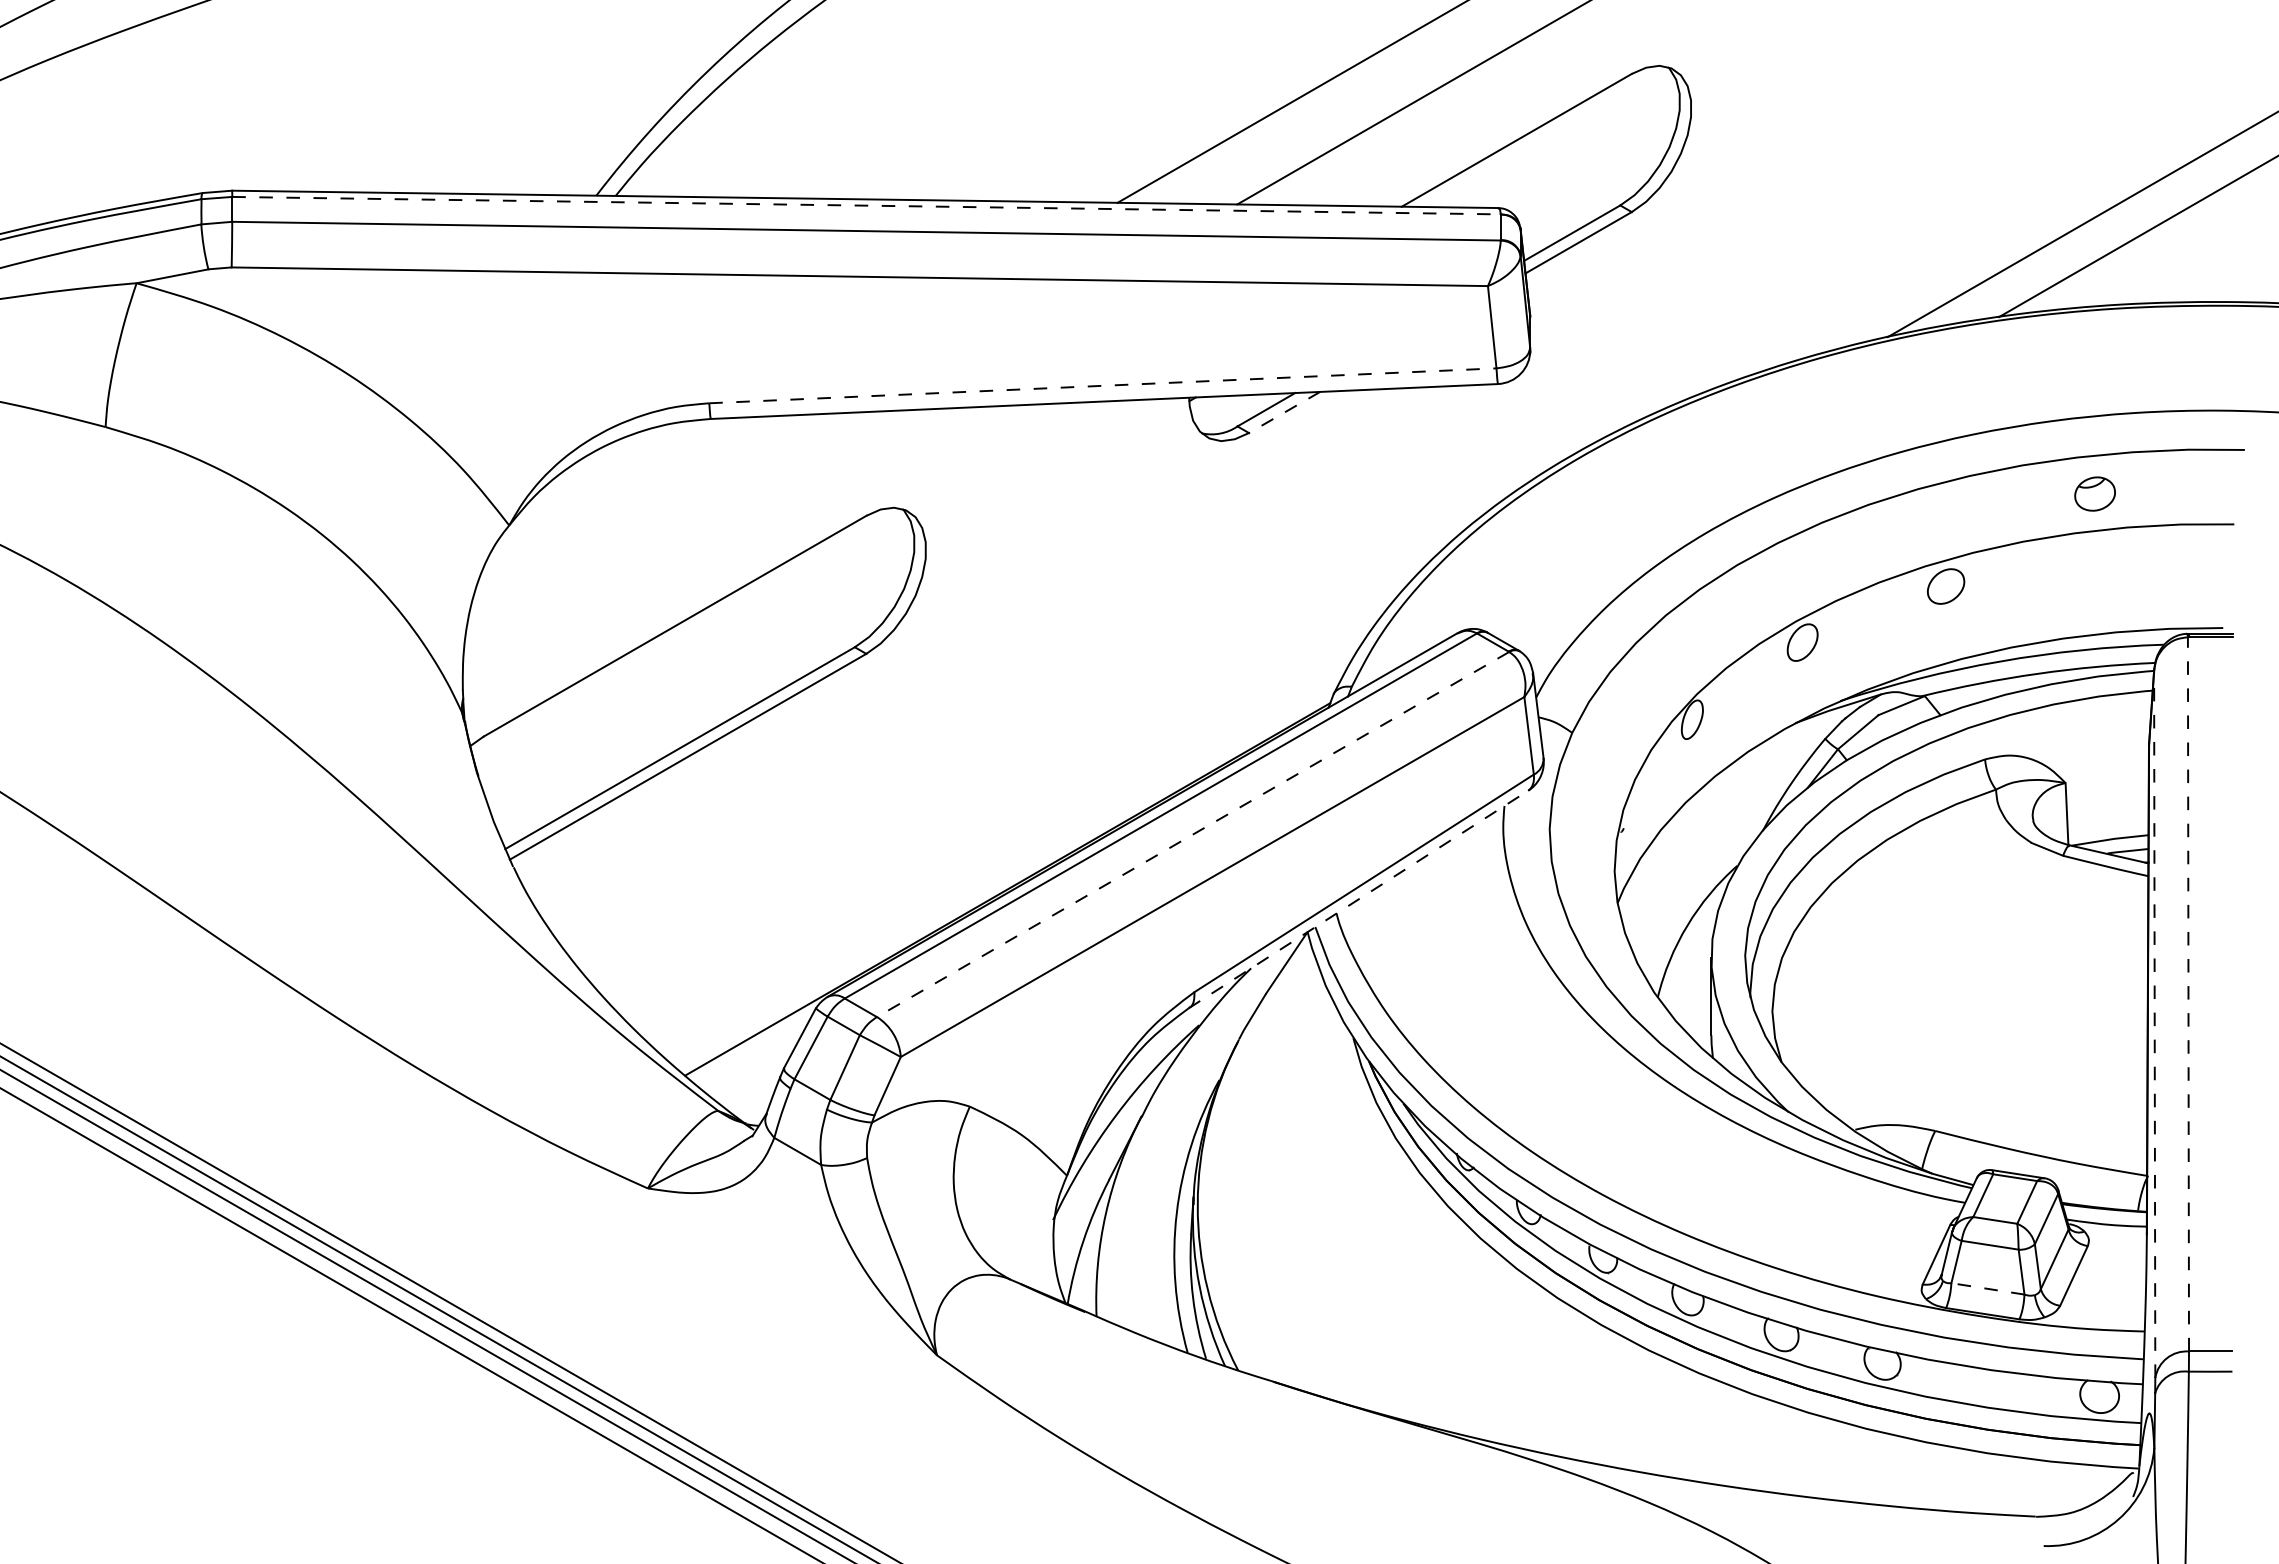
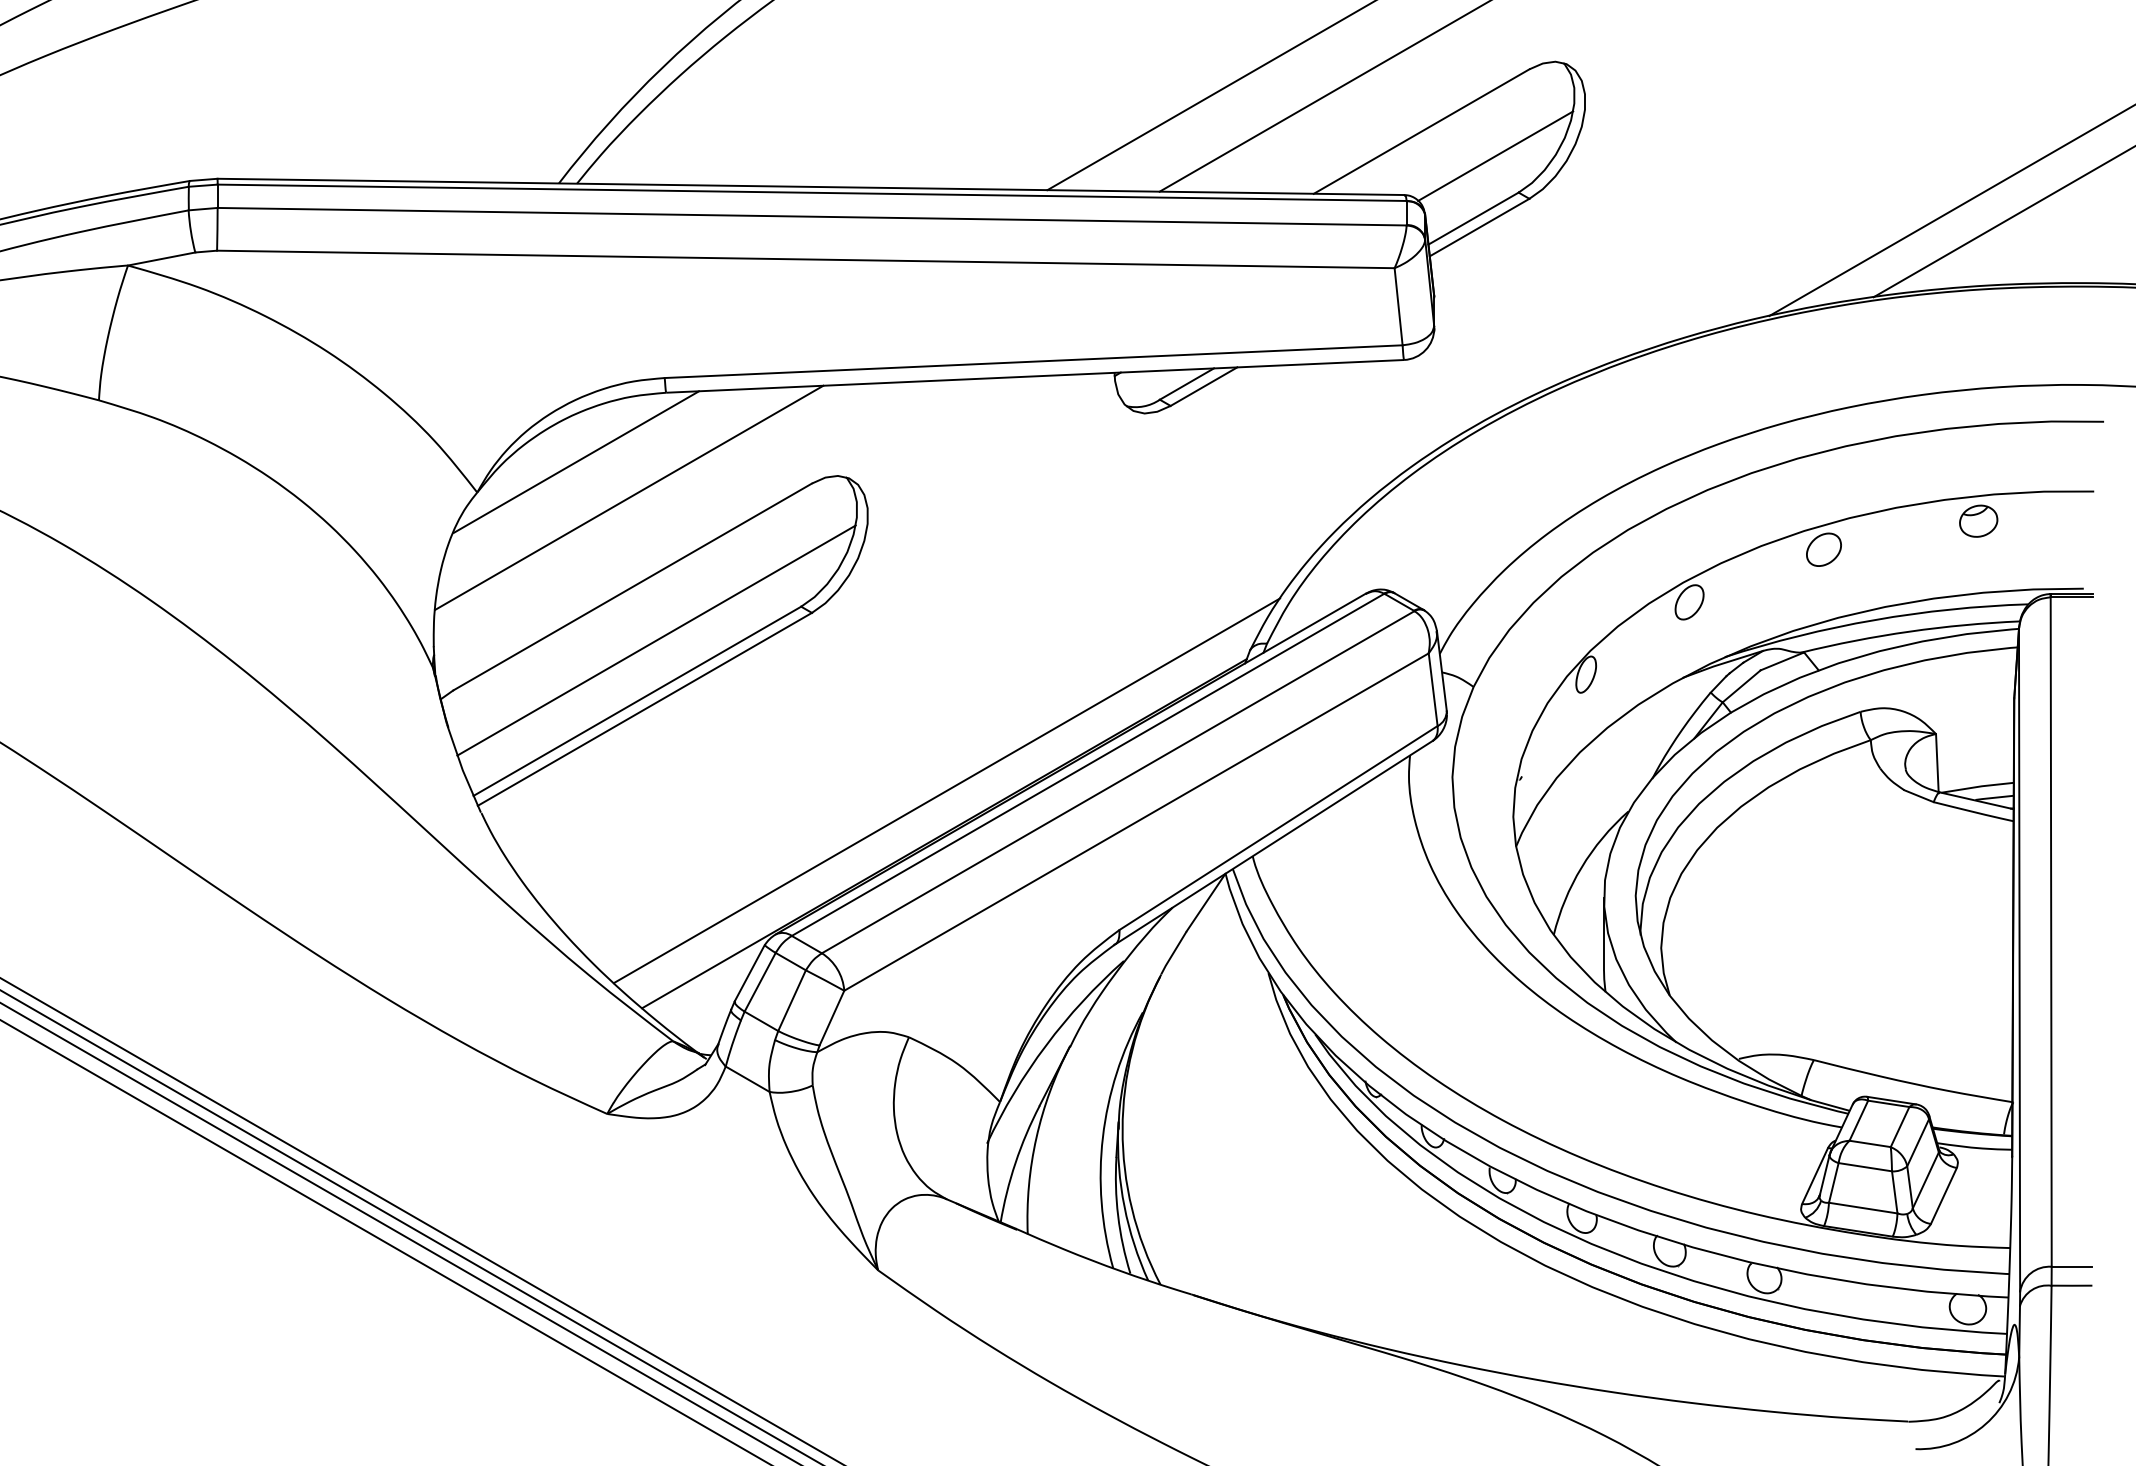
line: (1595, 166) -> (1495, 156), added
line: (866, 205) -> (812, 192), dashed -> solid
line: (1103, 385) -> (1034, 361), dashed -> solid
line: (1284, 412) -> (1203, 386), dashed -> solid
line: (614, 492) -> (575, 461), added
part: (2094, 493) -> (1978, 520), moved
line: (671, 530) -> (629, 497), added
line: (700, 683) -> (656, 640), added
line: (1192, 834) -> (1117, 782), dashed -> solid
line: (1010, 843) -> (947, 790), added
line: (1358, 899) -> (1273, 843), dashed -> solid
line: (2188, 993) -> (2051, 931), dashed -> solid
line: (2154, 1024) -> (2019, 960), dashed -> solid
line: (1987, 1288) -> (1862, 1207), dashed -> solid

